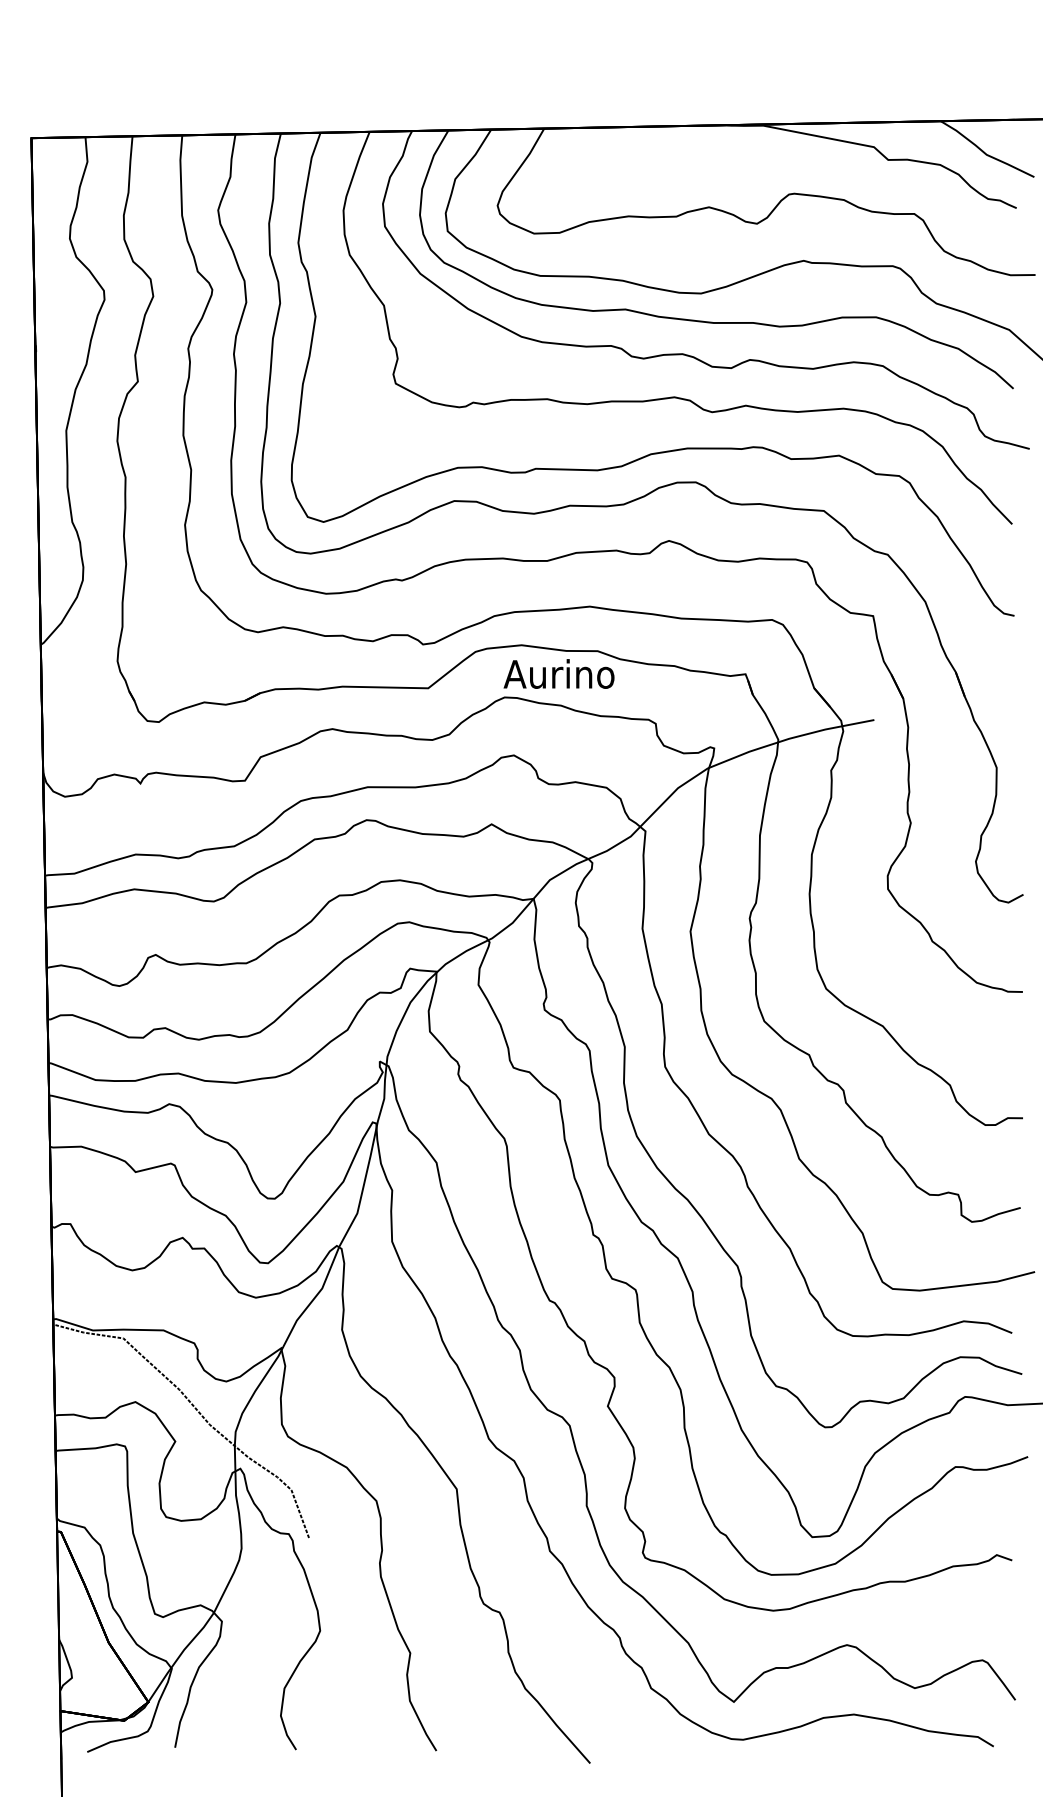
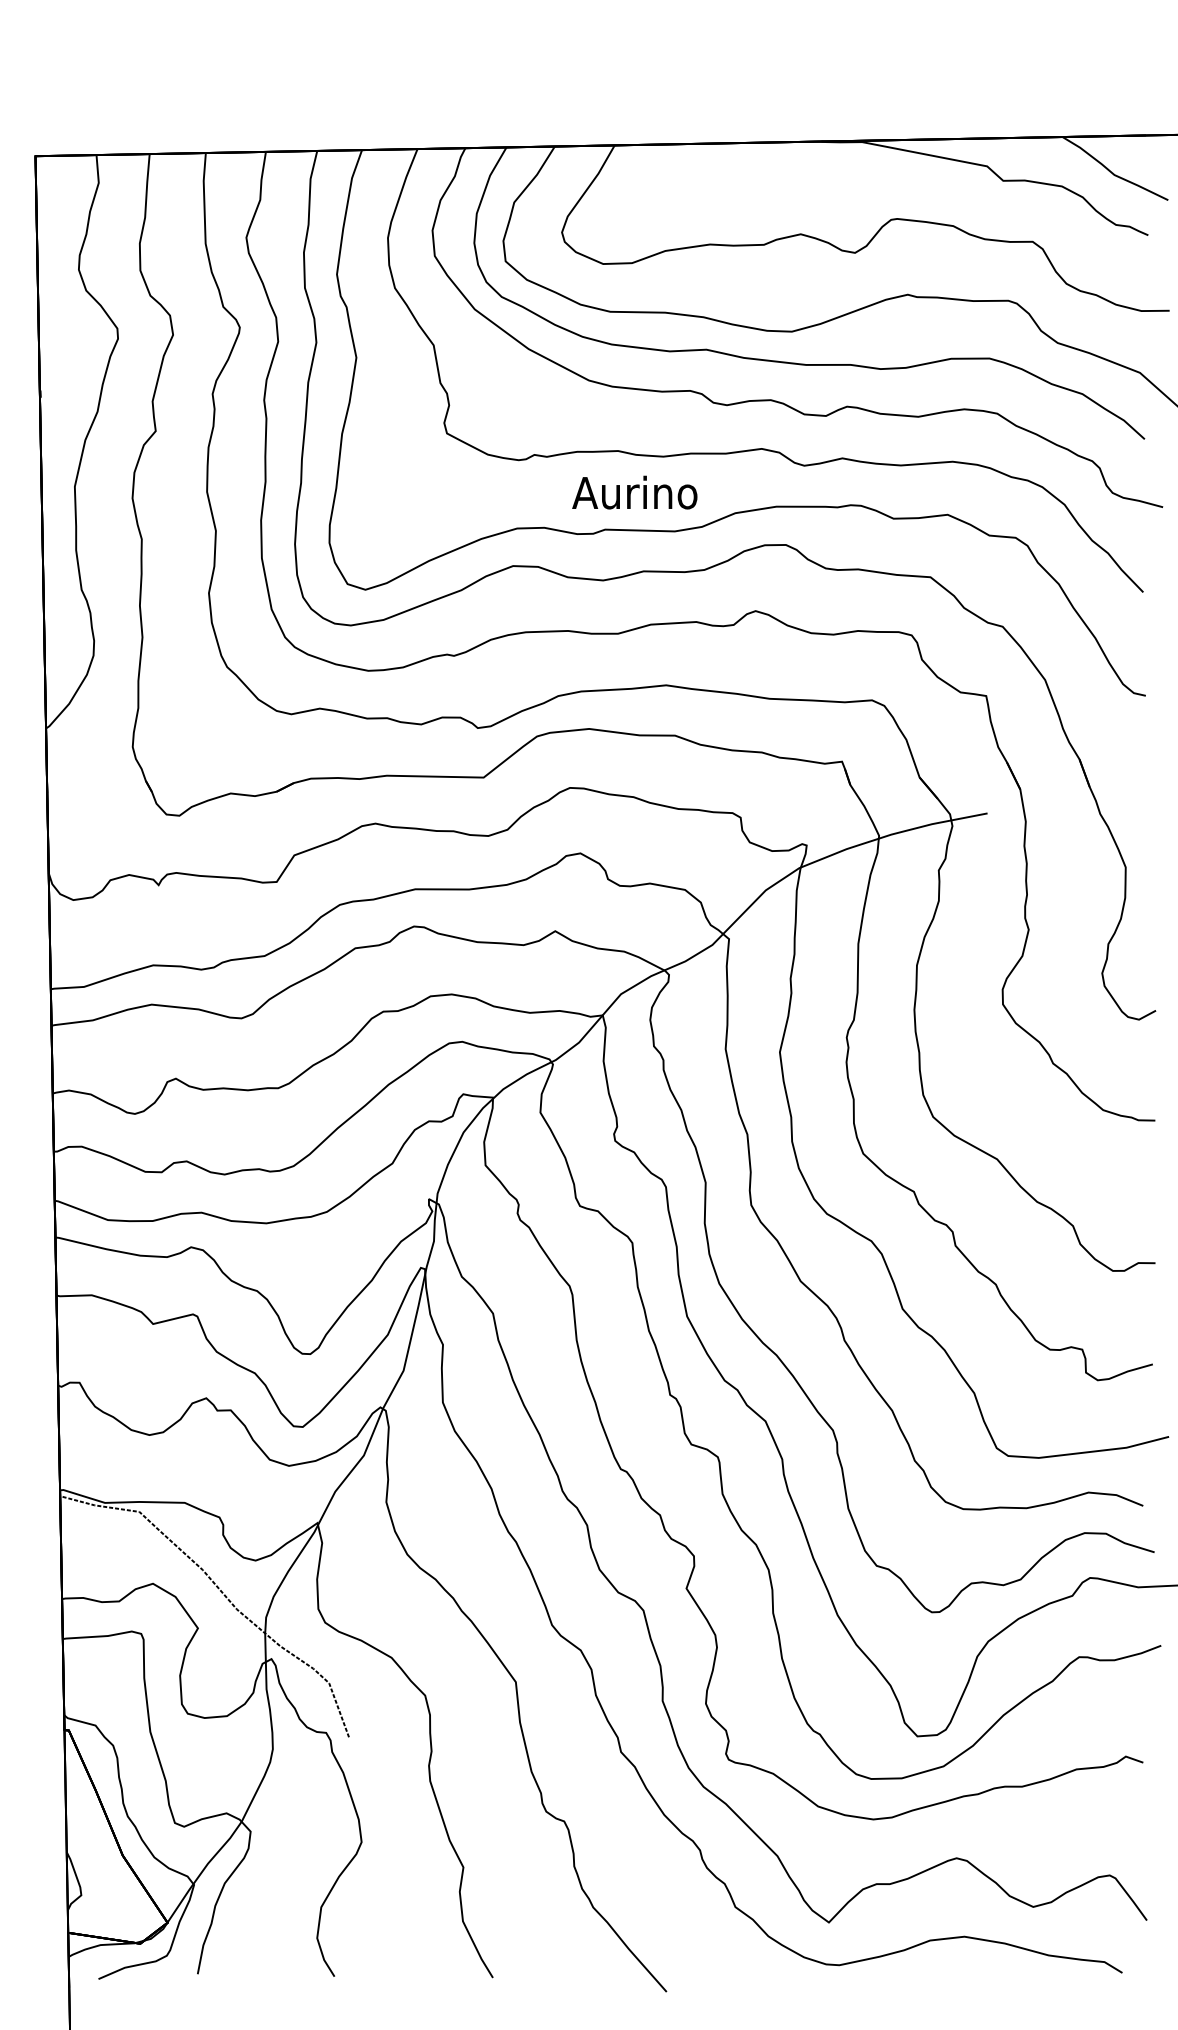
text: (558, 673) -> (634, 492), moved

